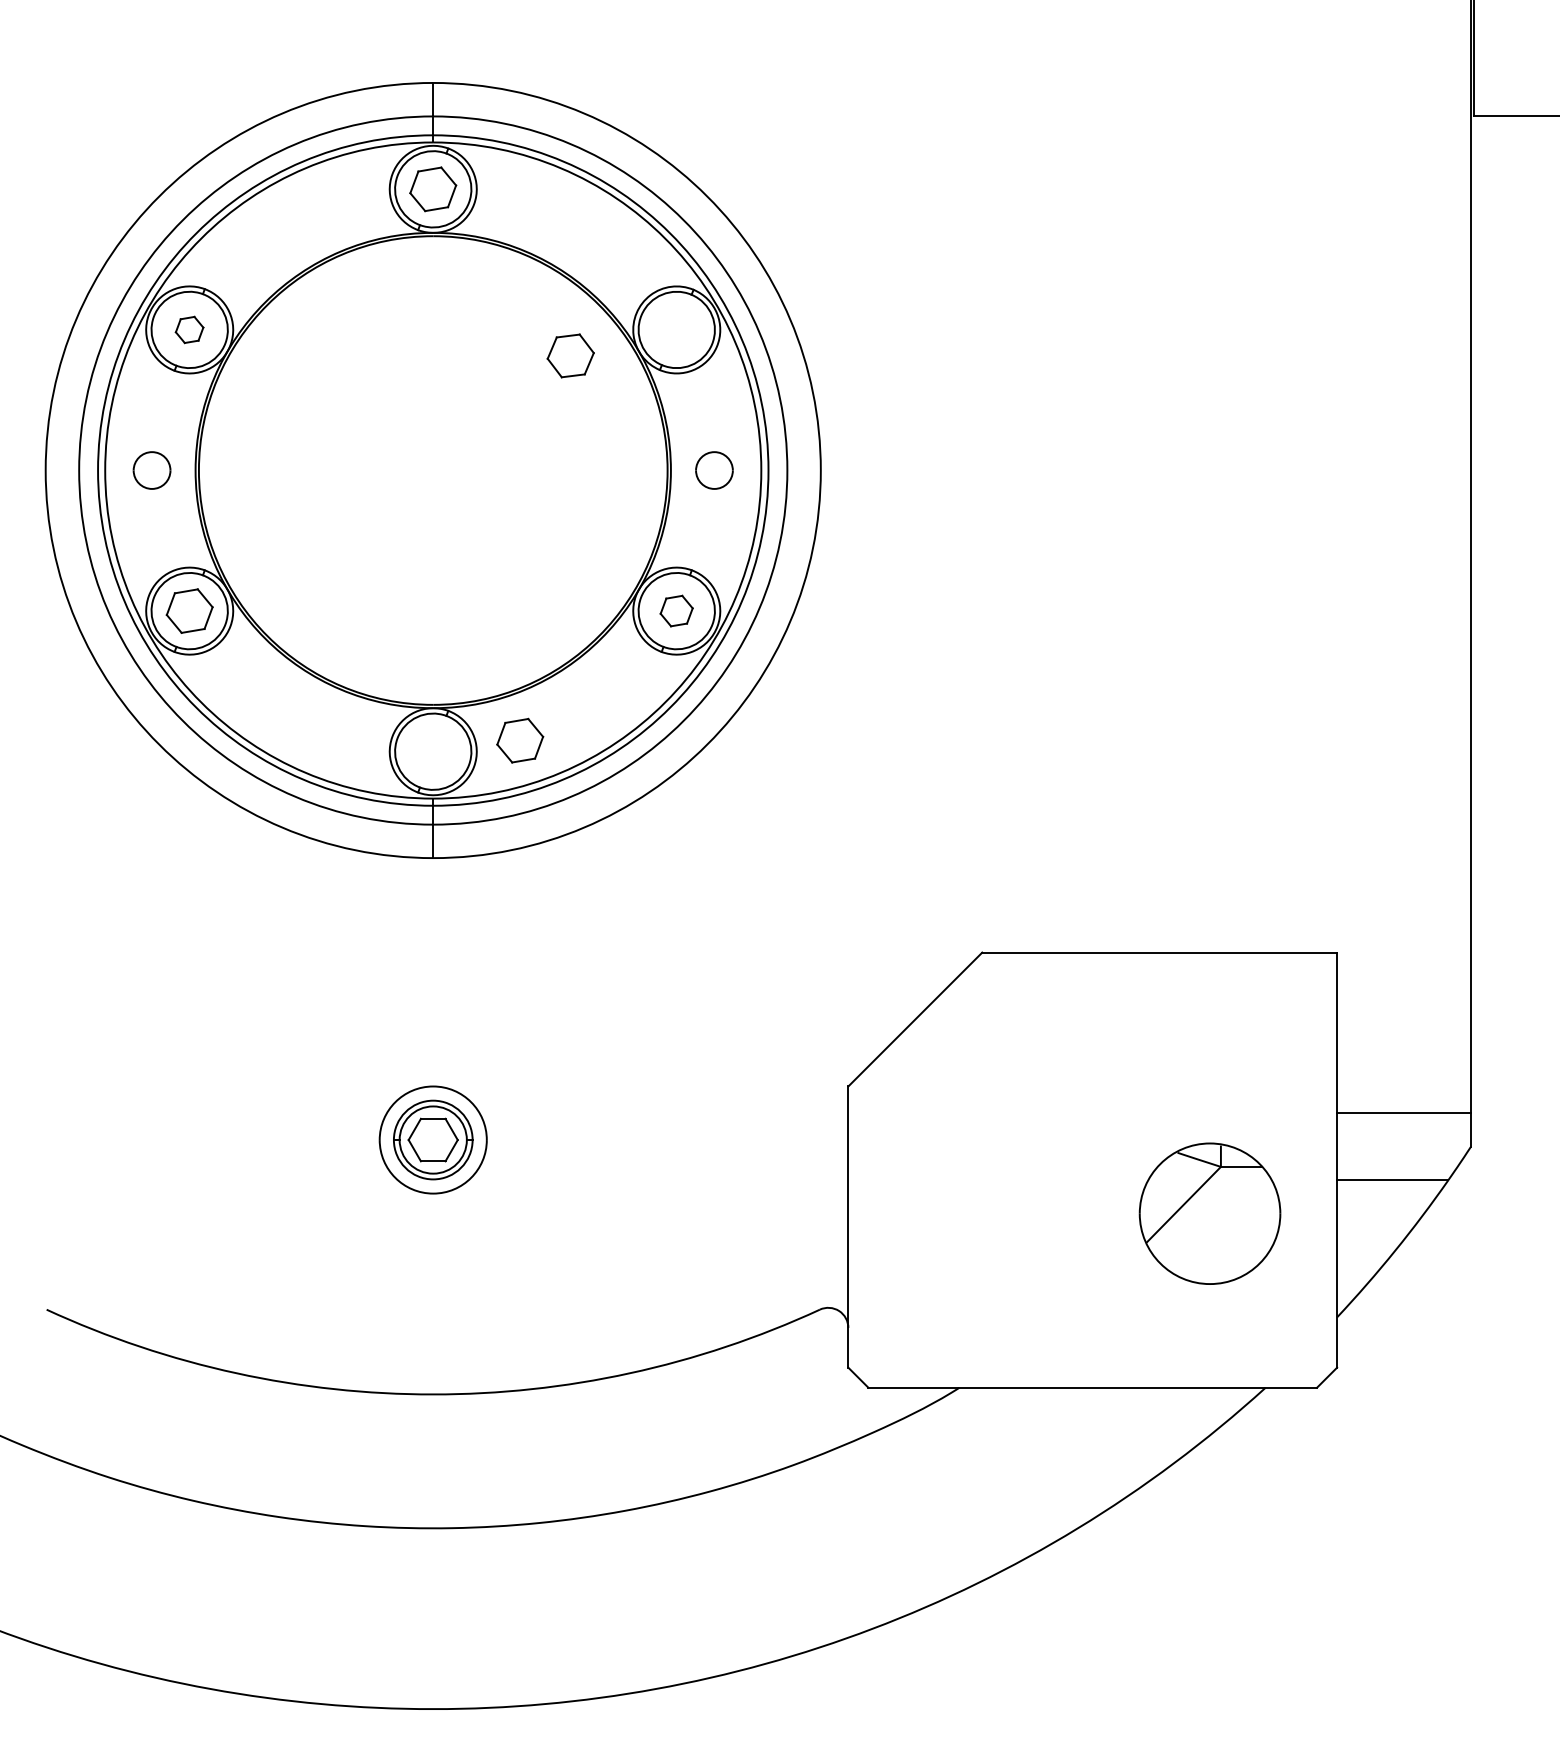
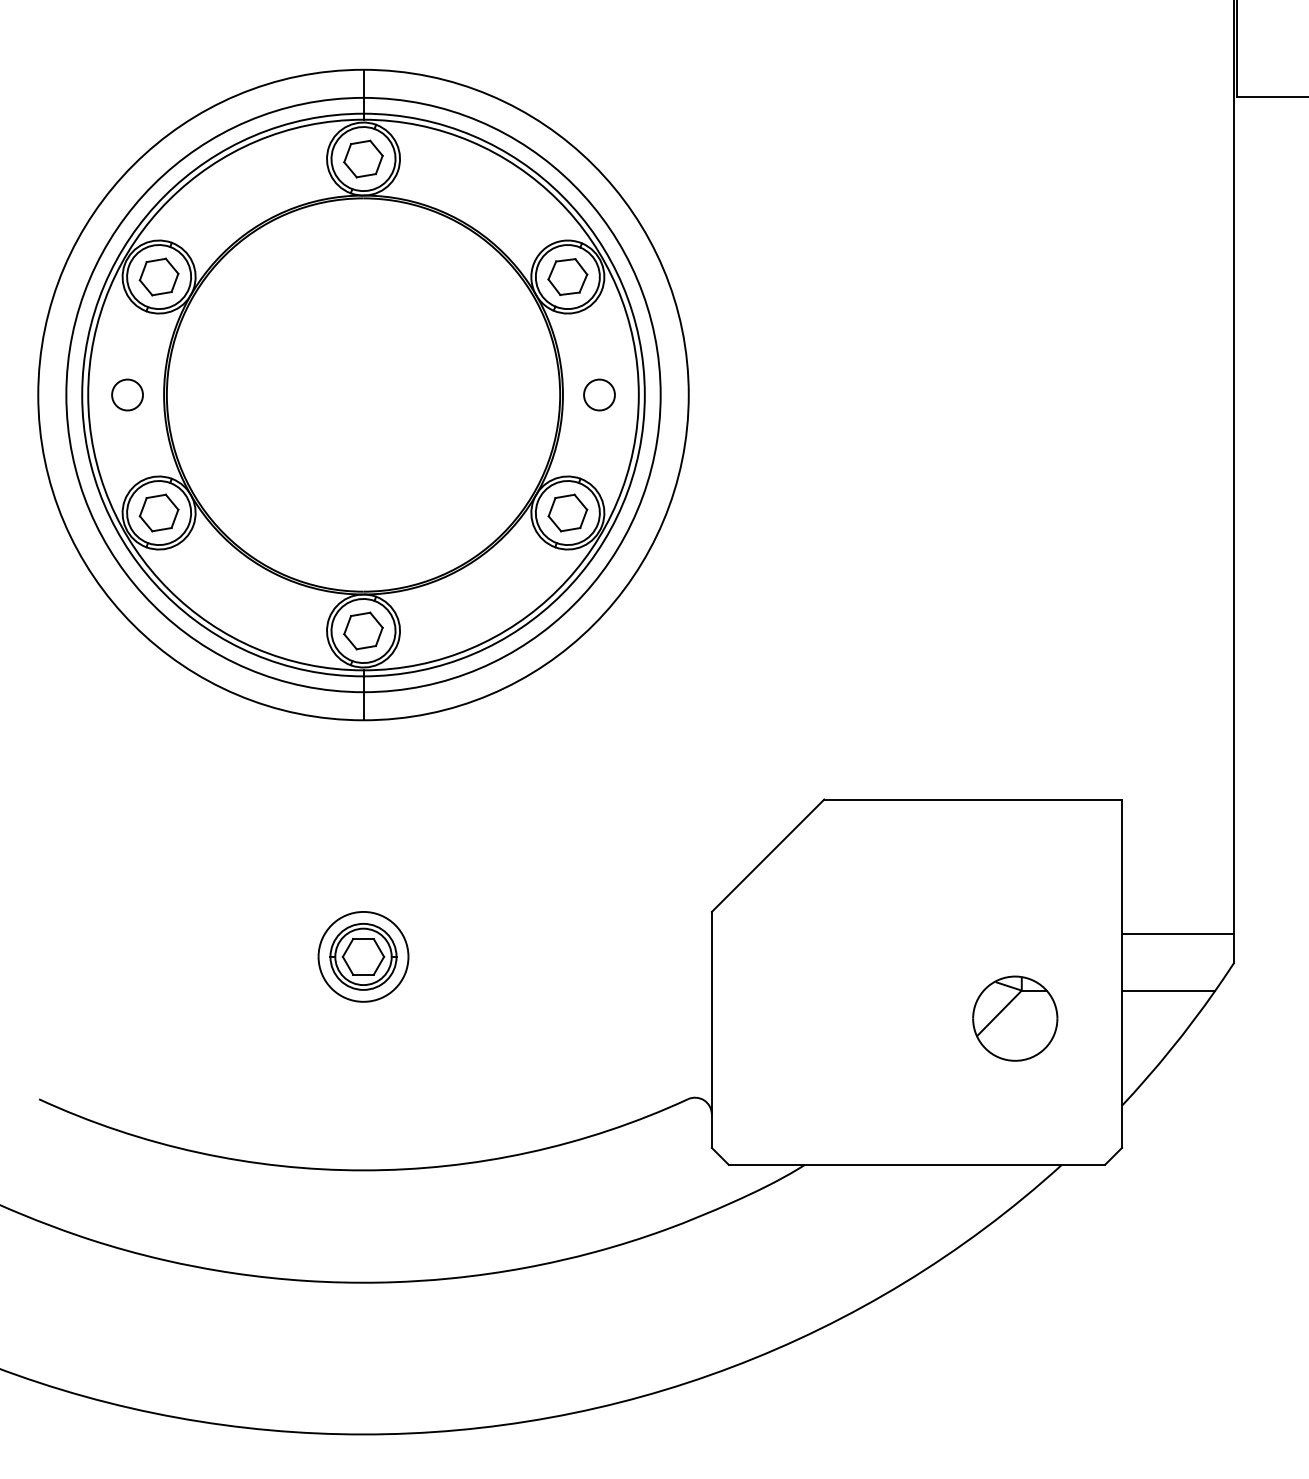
part: (189, 329) -> (158, 276), size x1.67
part: (570, 355) -> (567, 276), moved
part: (676, 610) -> (567, 512), size x1.43
part: (520, 740) -> (363, 630), moved
part: (1209, 1213) -> (1014, 1018), size x0.71

